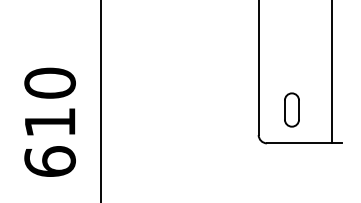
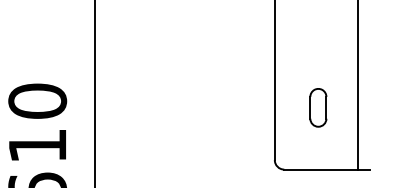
part: (291, 109) -> (317, 107), moved

